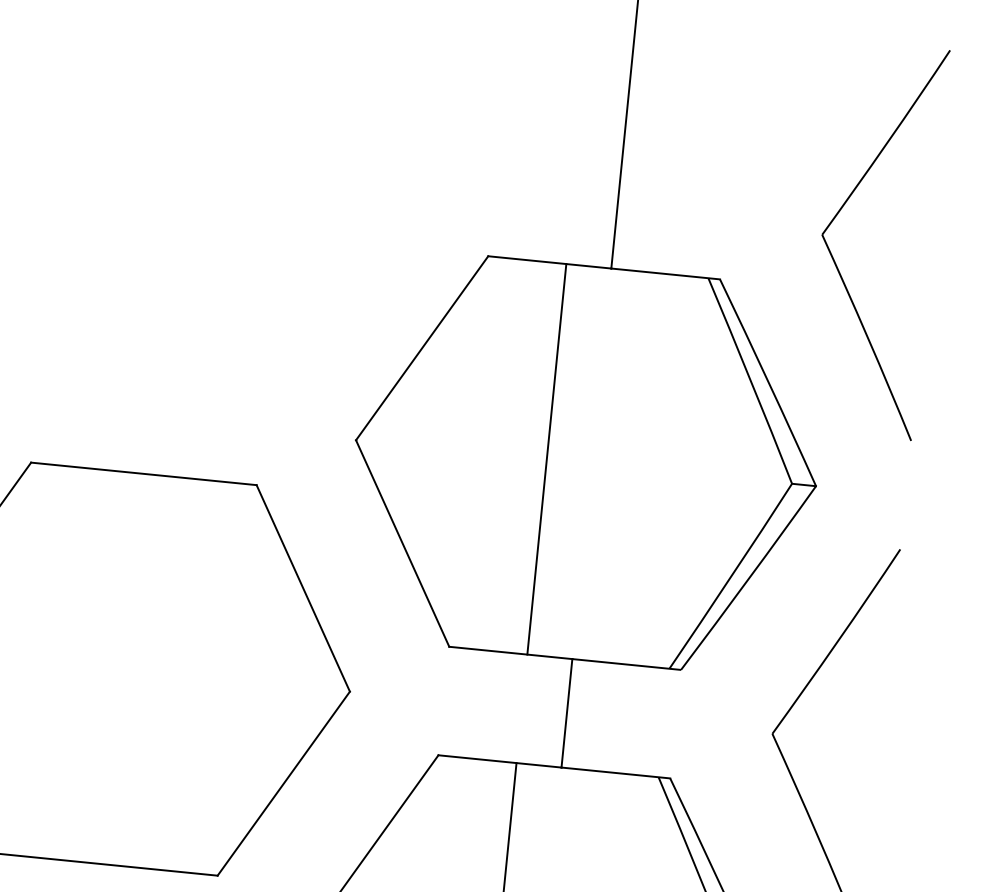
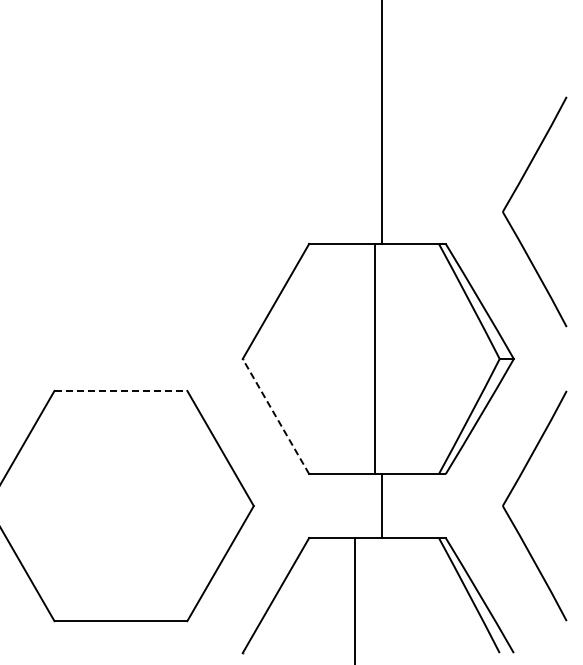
line: (547, 458) -> (375, 358), moved
line: (144, 473) -> (121, 390), solid -> dashed
line: (401, 543) -> (275, 416), solid -> dashed

